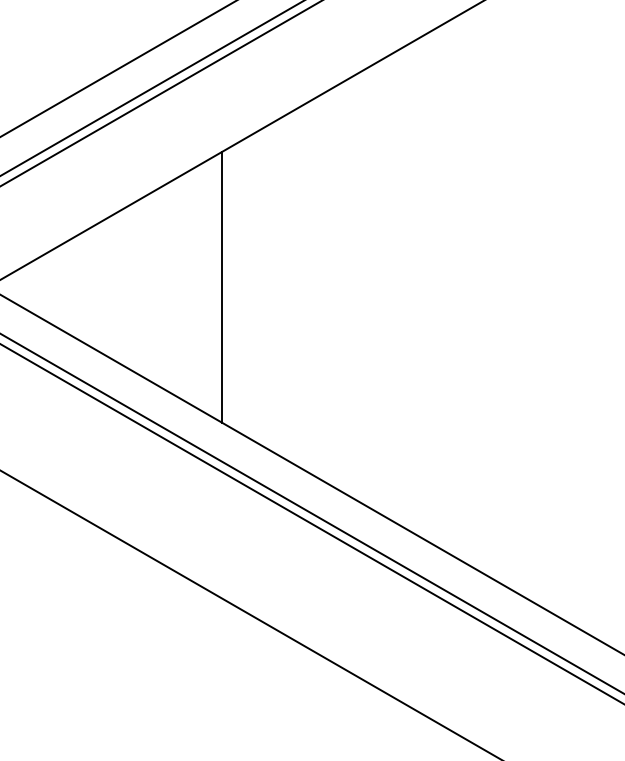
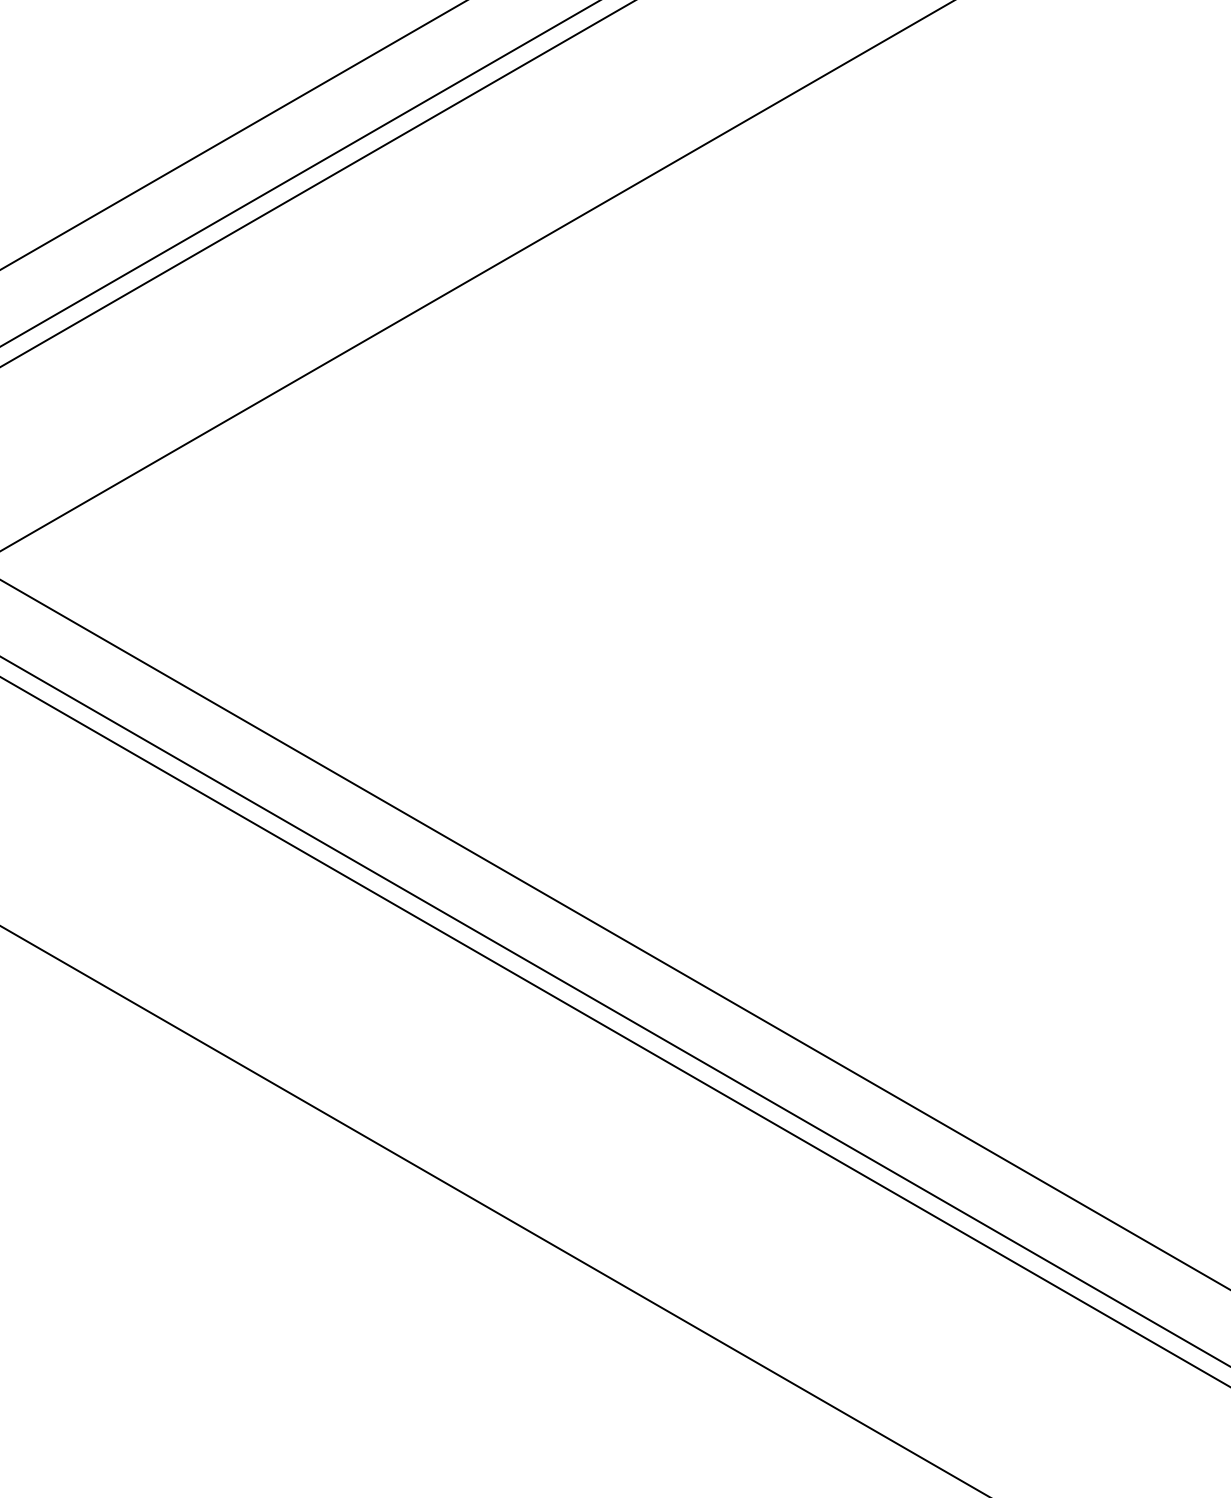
line: (221, 287) -> (436, 565), removed

